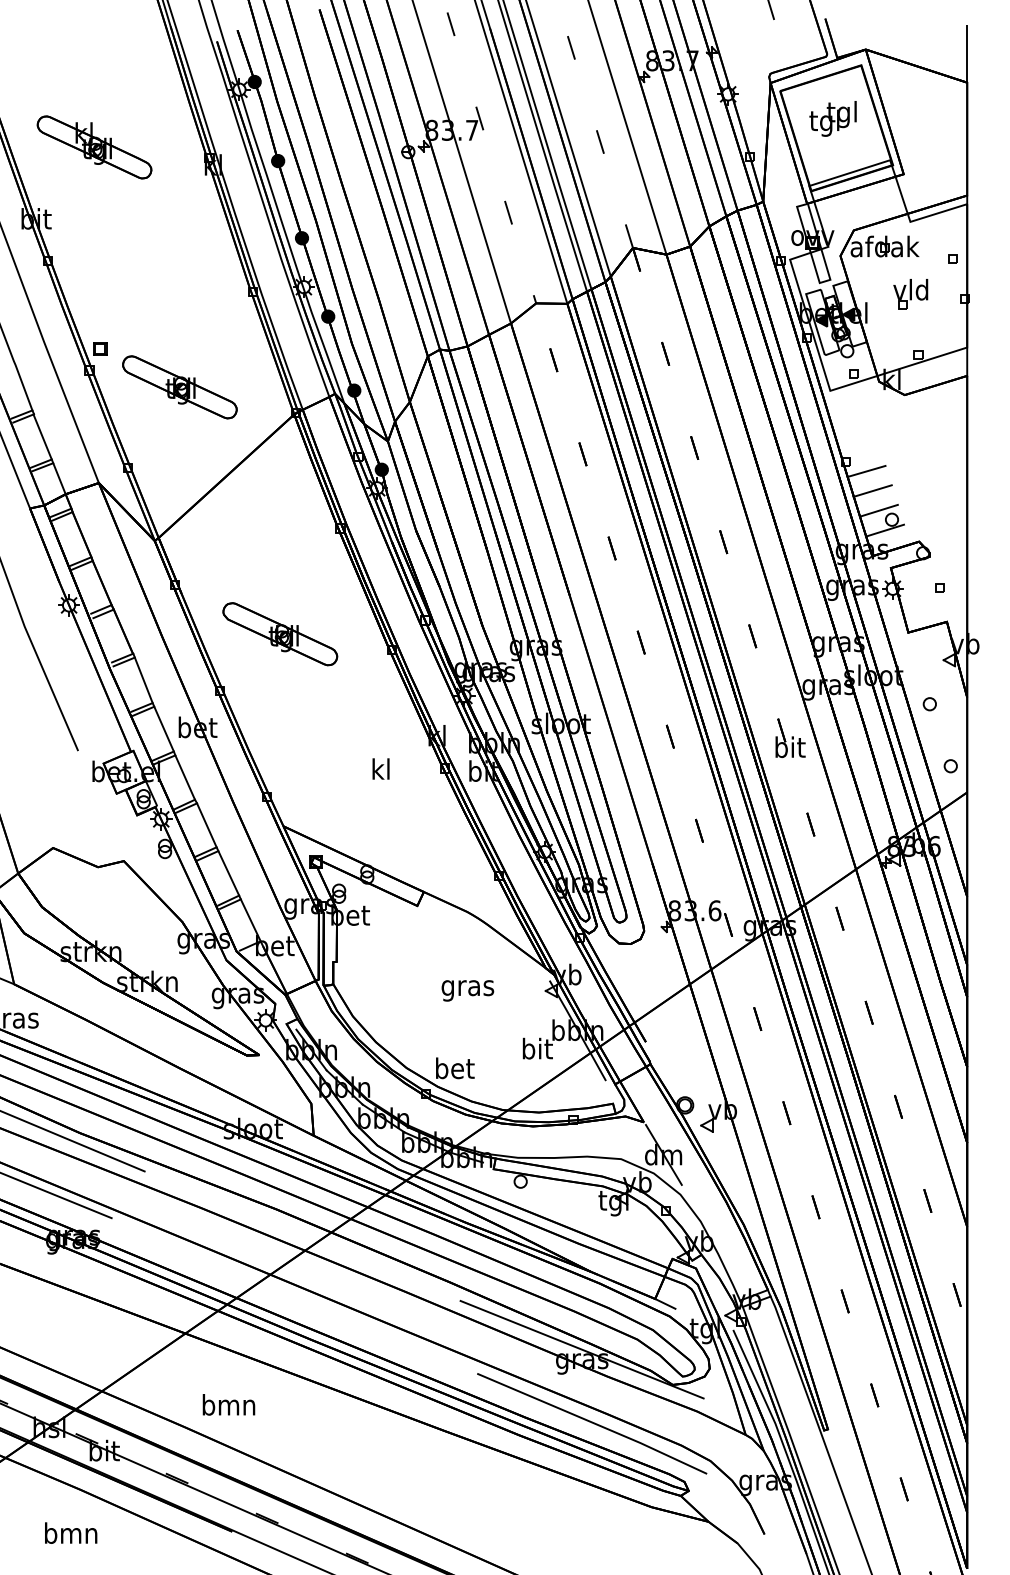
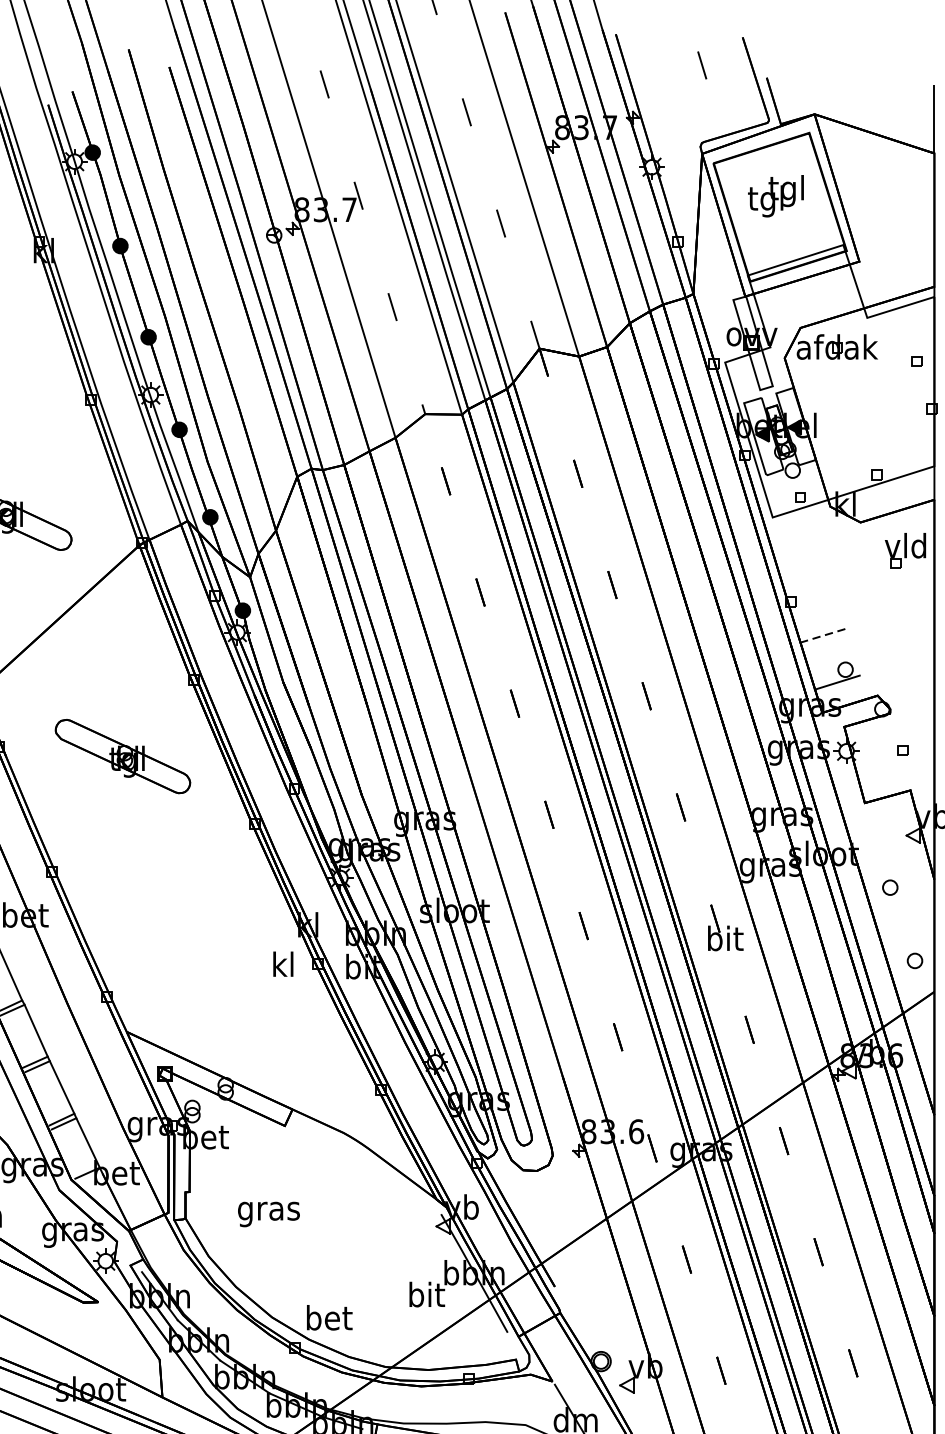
part: (910, 294) -> (905, 551), moved
line: (866, 470) -> (815, 611), removed
line: (872, 491) -> (822, 636), solid -> dashed
line: (878, 510) -> (829, 658), removed
part: (280, 634) -> (123, 756), moved
text: (380, 768) -> (282, 963), moved
text: (467, 990) -> (268, 1214), moved

